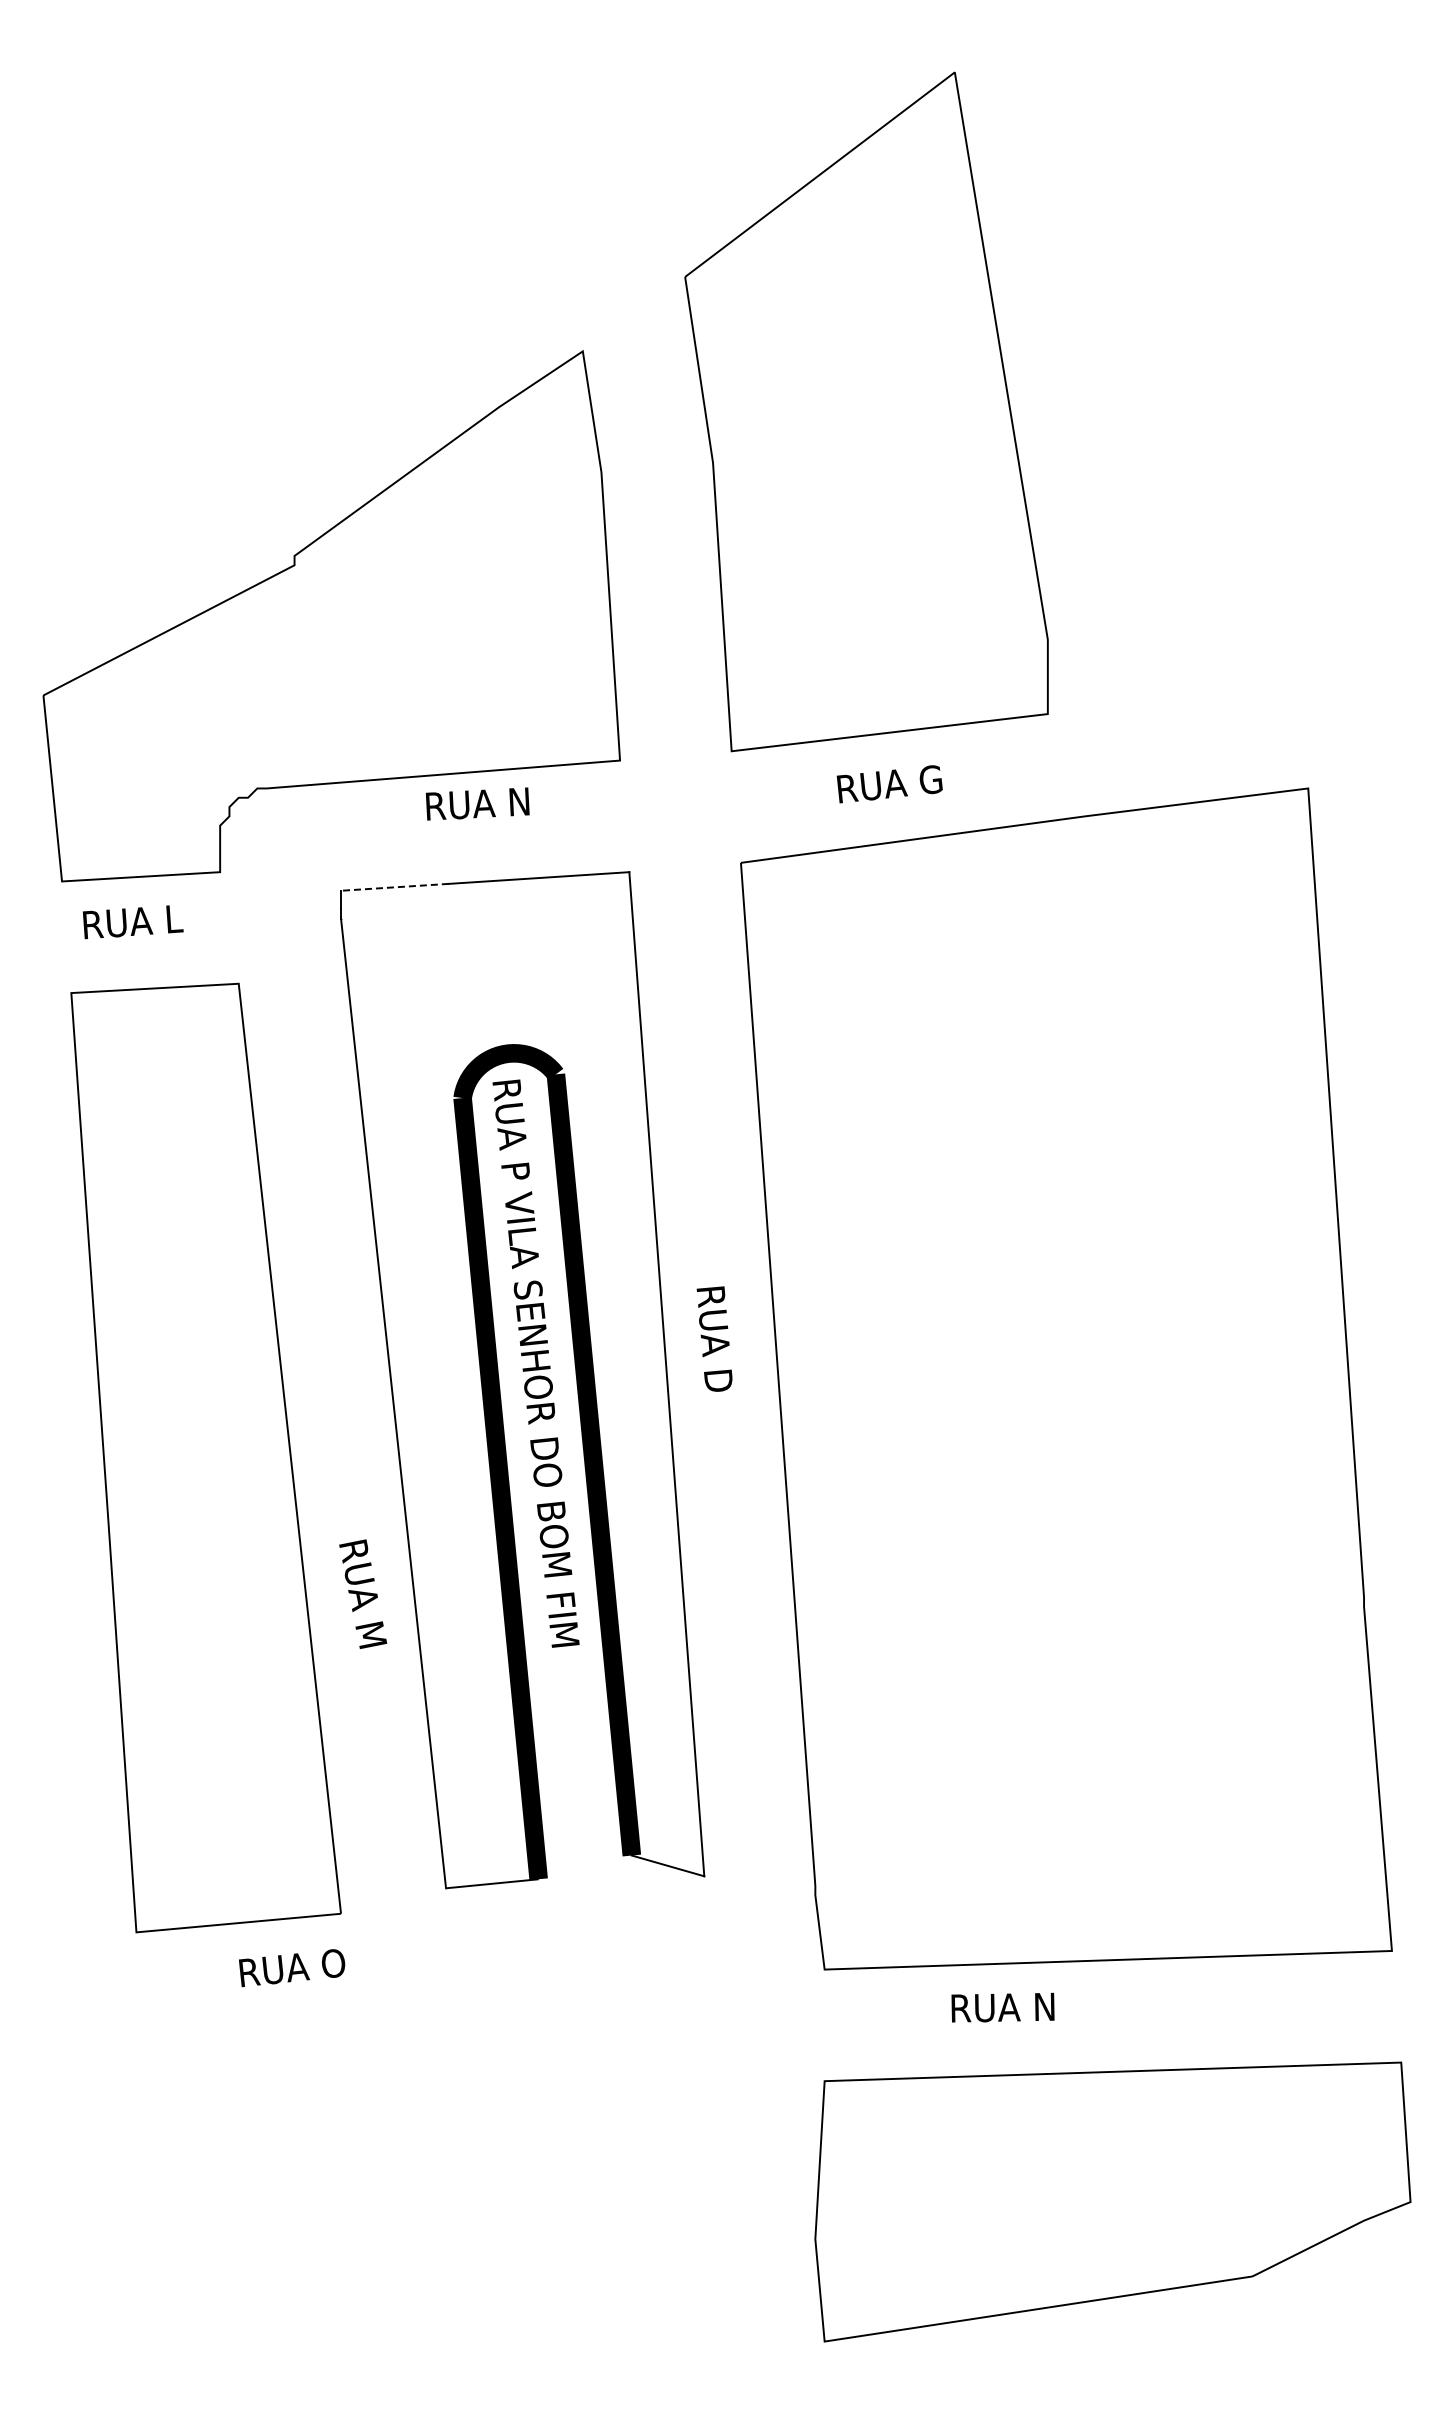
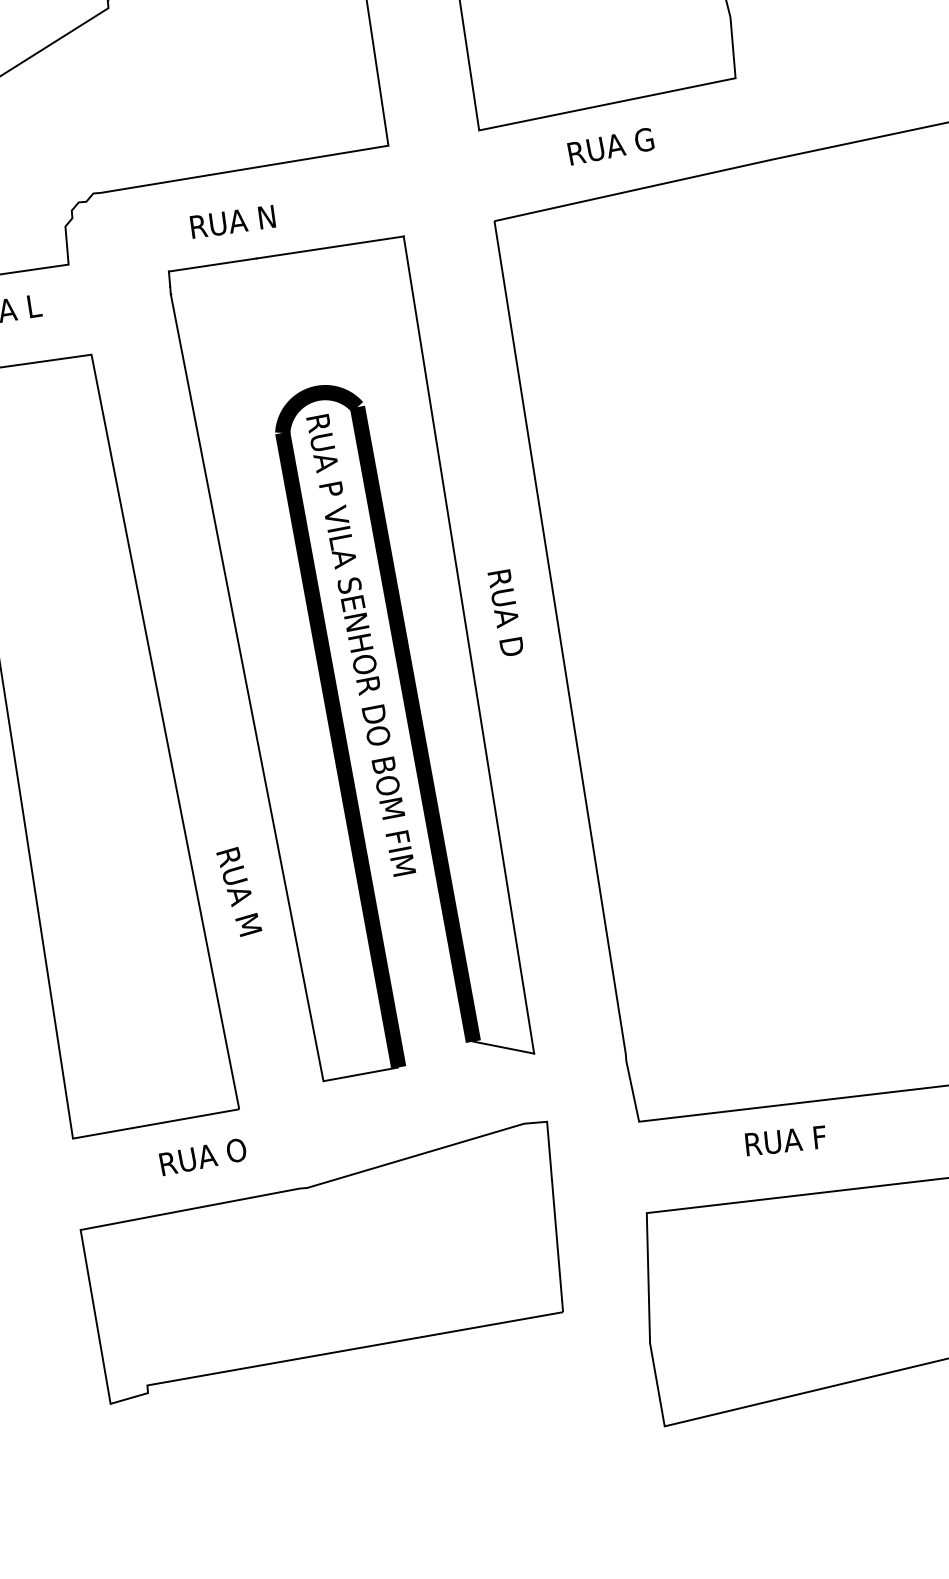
text: (477, 803) -> (232, 221), moved
line: (394, 887) -> (212, 265), dashed -> solid
text: (363, 1593) -> (239, 891), moved
text: (1046, 2006) -> (823, 1136), RUA N -> RUA F
part: (424, 2108) -> (321, 1263), added

